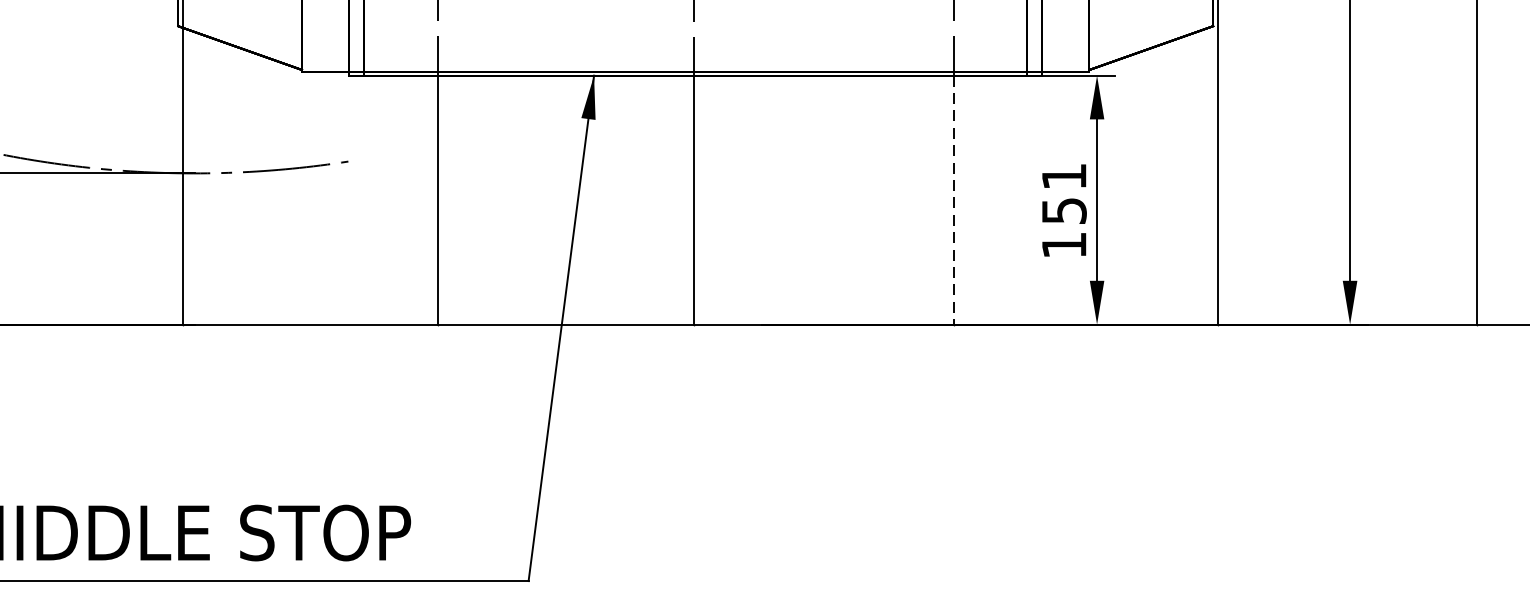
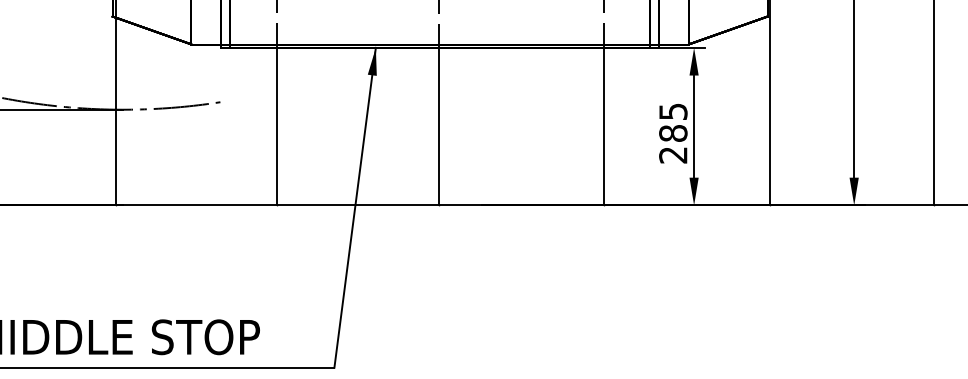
line: (953, 199) -> (603, 126), dashed -> solid
text: (1064, 210) -> (673, 133), 151 -> 285

